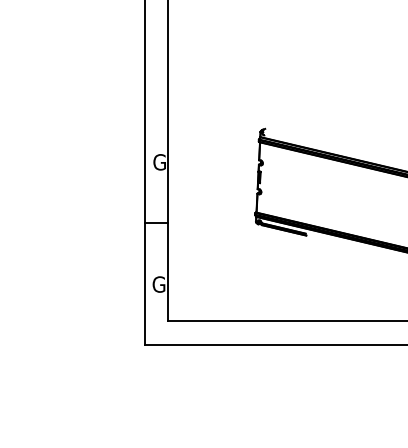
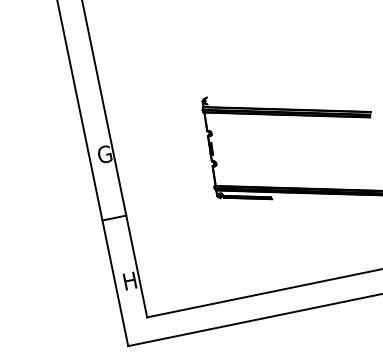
text: (158, 284) -> (129, 281), G -> H

